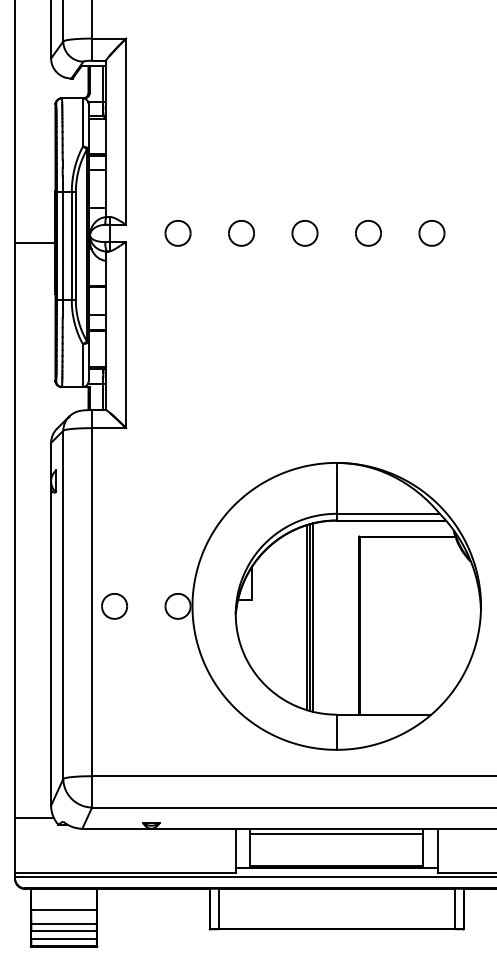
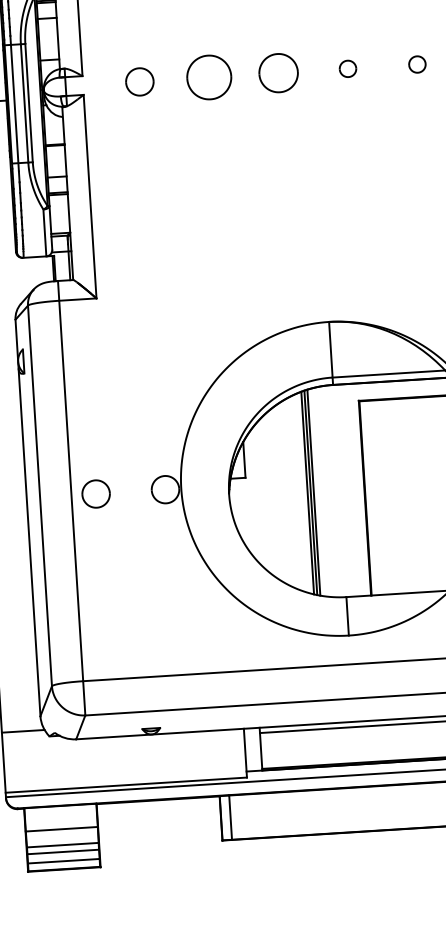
part: (241, 233) -> (209, 77), size x1.6
part: (304, 233) -> (278, 73), size x1.4
part: (368, 233) -> (348, 69), size x0.6
part: (431, 233) -> (416, 64), size x0.6

